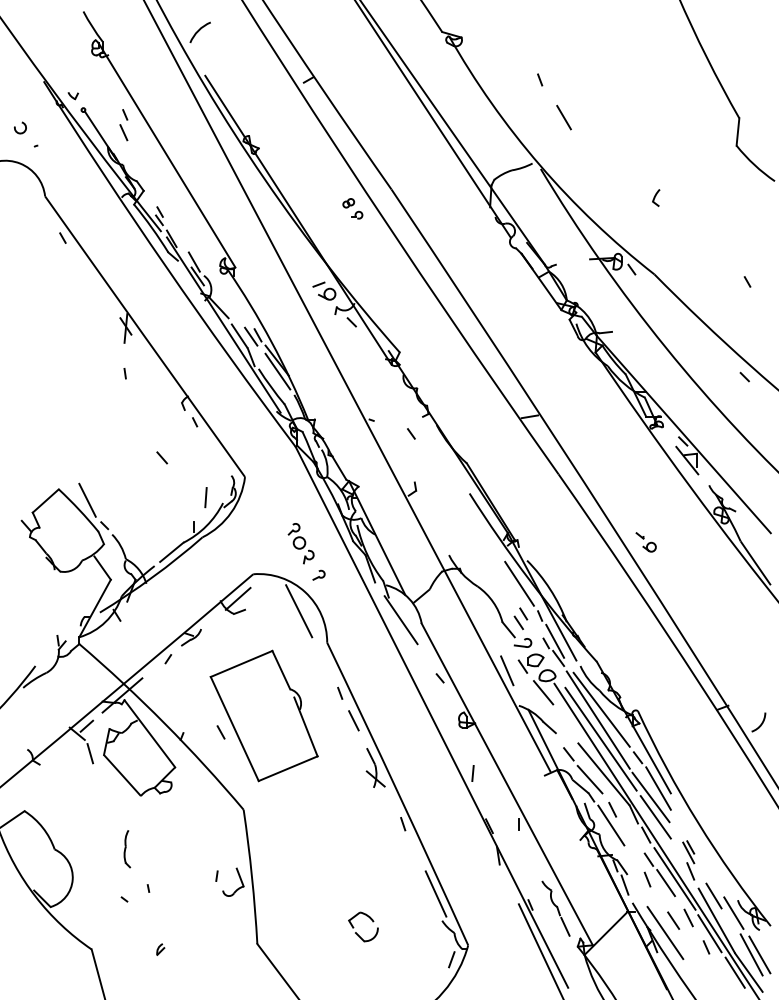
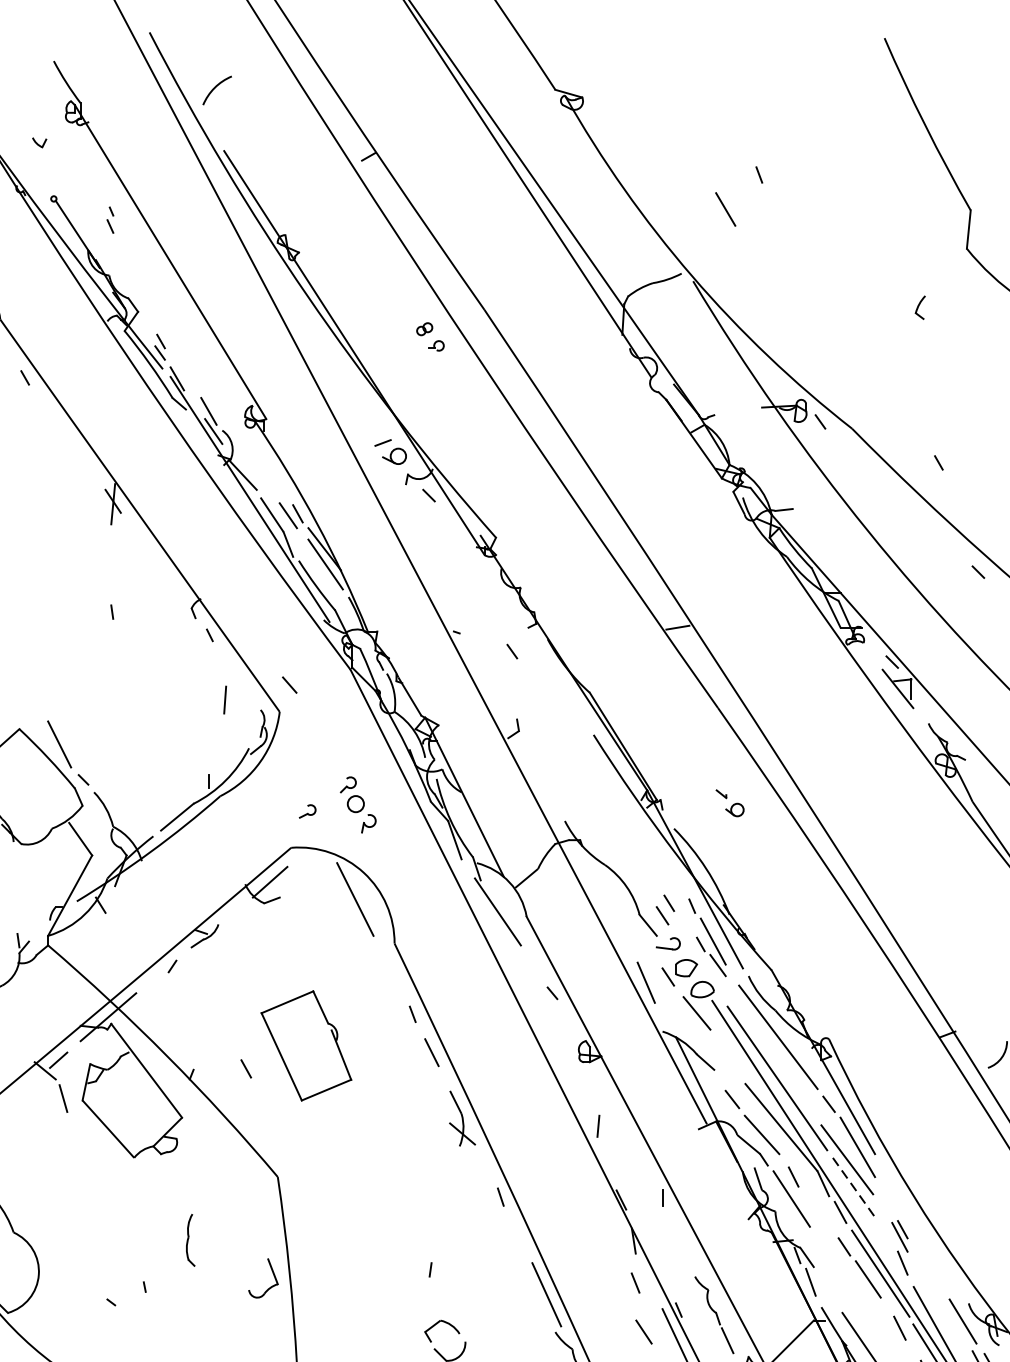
line: (540, 79) -> (759, 174), moved
part: (72, 96) -> (38, 143), moved
part: (123, 125) -> (109, 220), size x0.6
part: (656, 197) -> (920, 307), moved
line: (747, 281) -> (938, 462), moved
line: (124, 373) -> (111, 611), moved
line: (162, 457) -> (290, 684), moved
line: (205, 497) -> (224, 699), moved
part: (645, 542) -> (729, 803), moved
part: (318, 574) -> (306, 810), moved
line: (519, 583) -> (663, 860), removed
part: (263, 715) -> (305, 1045), size x0.6
line: (597, 719) -> (772, 1050), removed
line: (656, 817) -> (854, 1187), solid -> dashed
part: (127, 849) -> (190, 1240), moved
line: (216, 875) -> (429, 1268), moved
line: (647, 879) -> (635, 1282), moved
line: (713, 895) -> (934, 1296), removed
line: (673, 920) -> (643, 1331), moved

